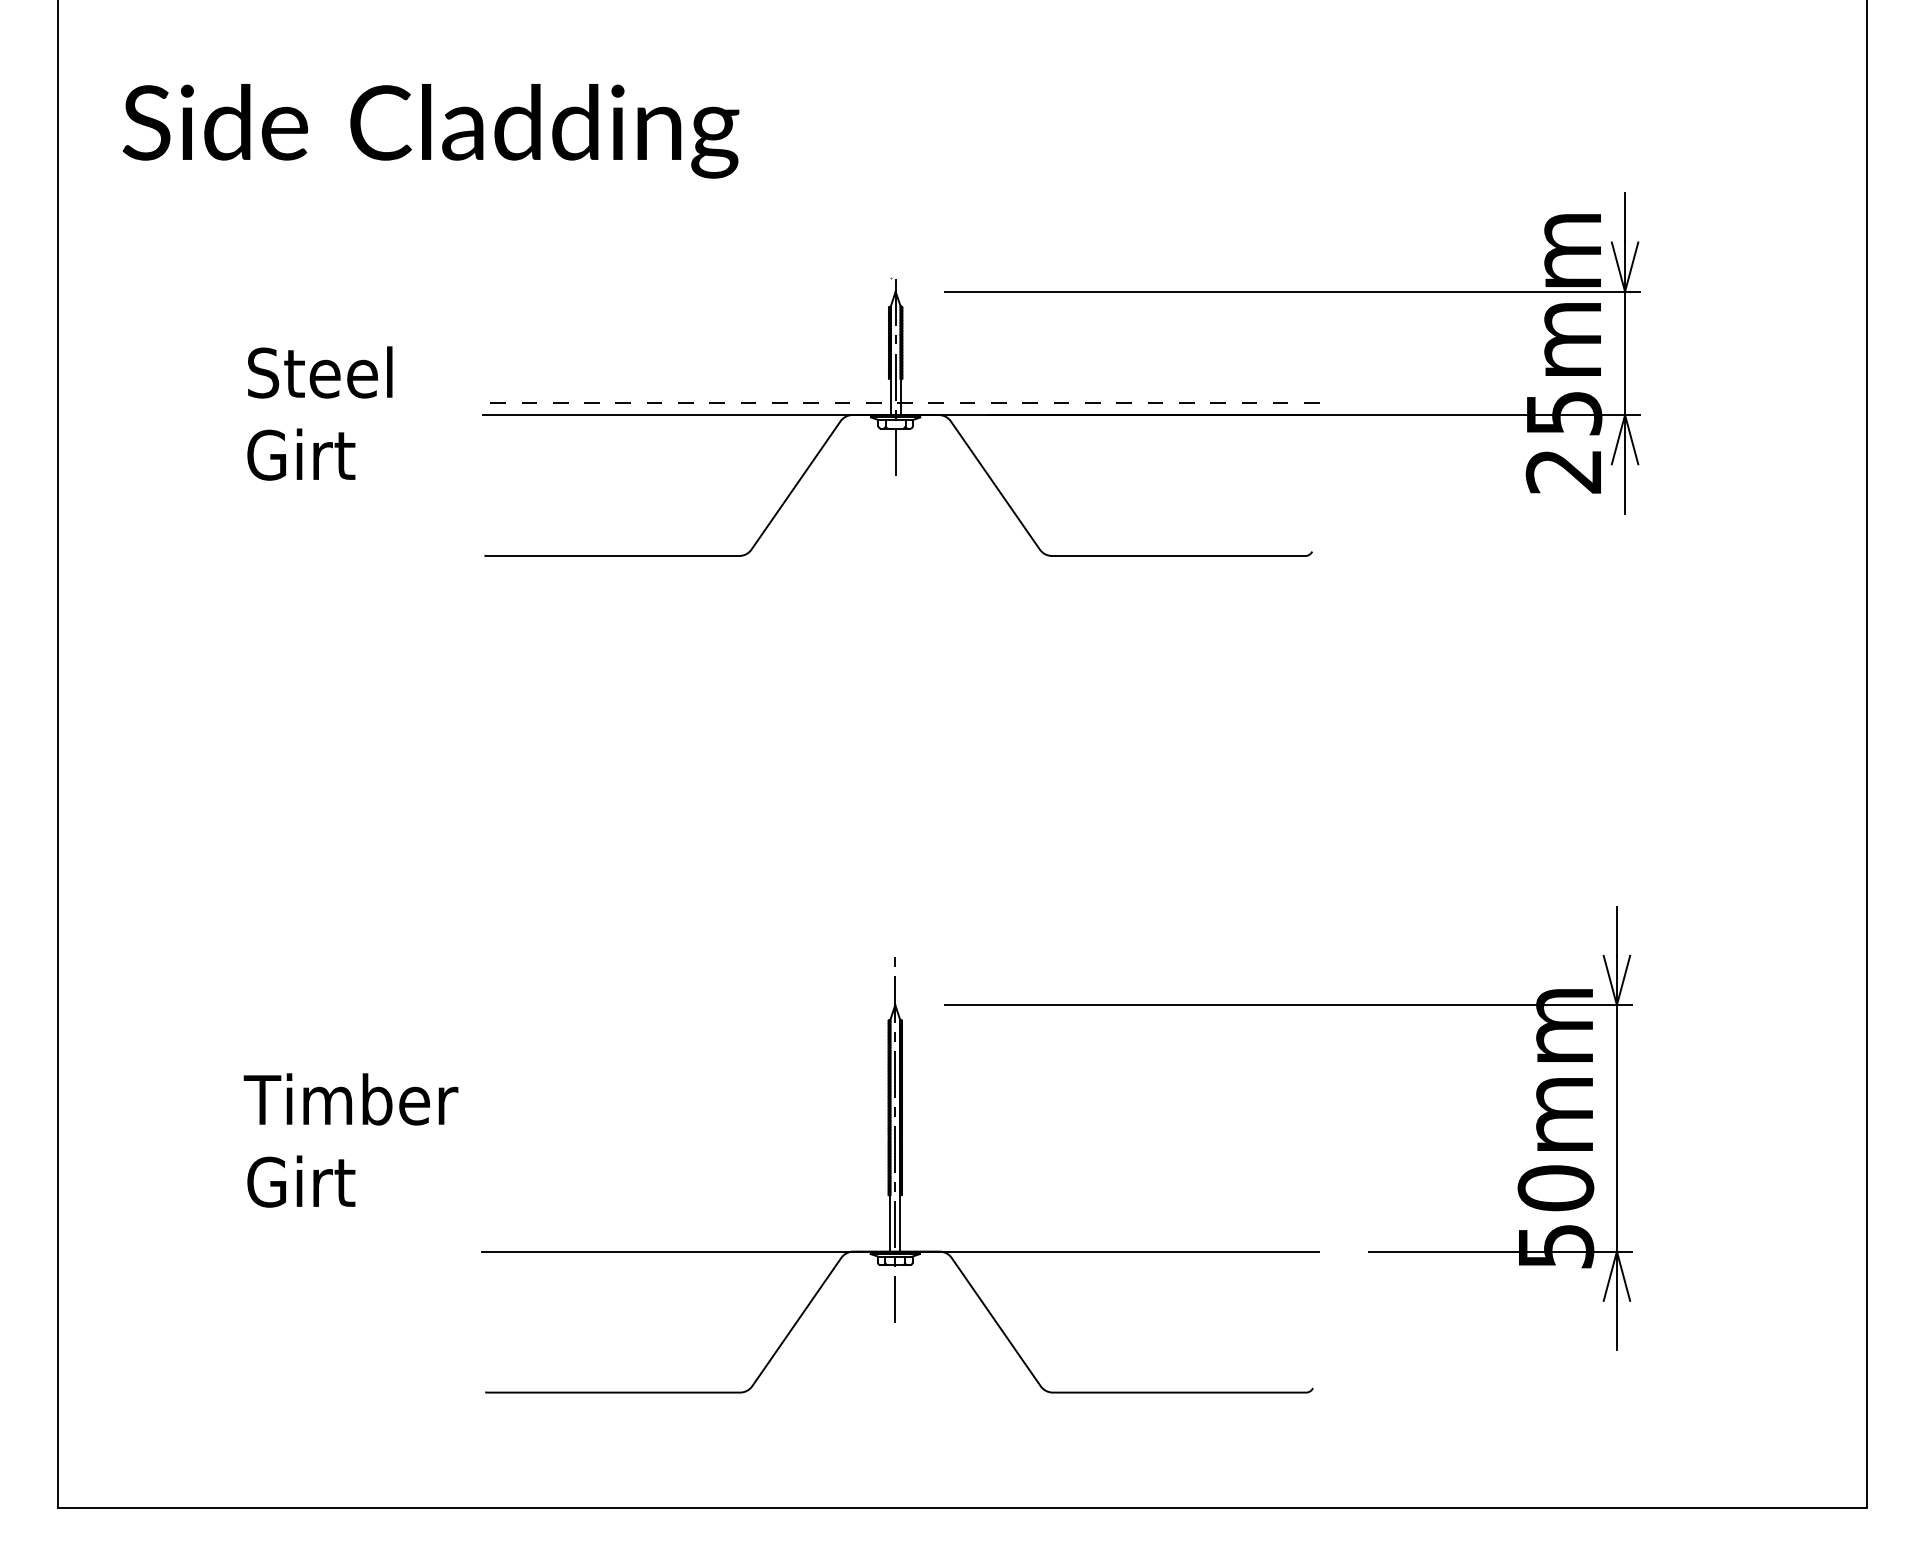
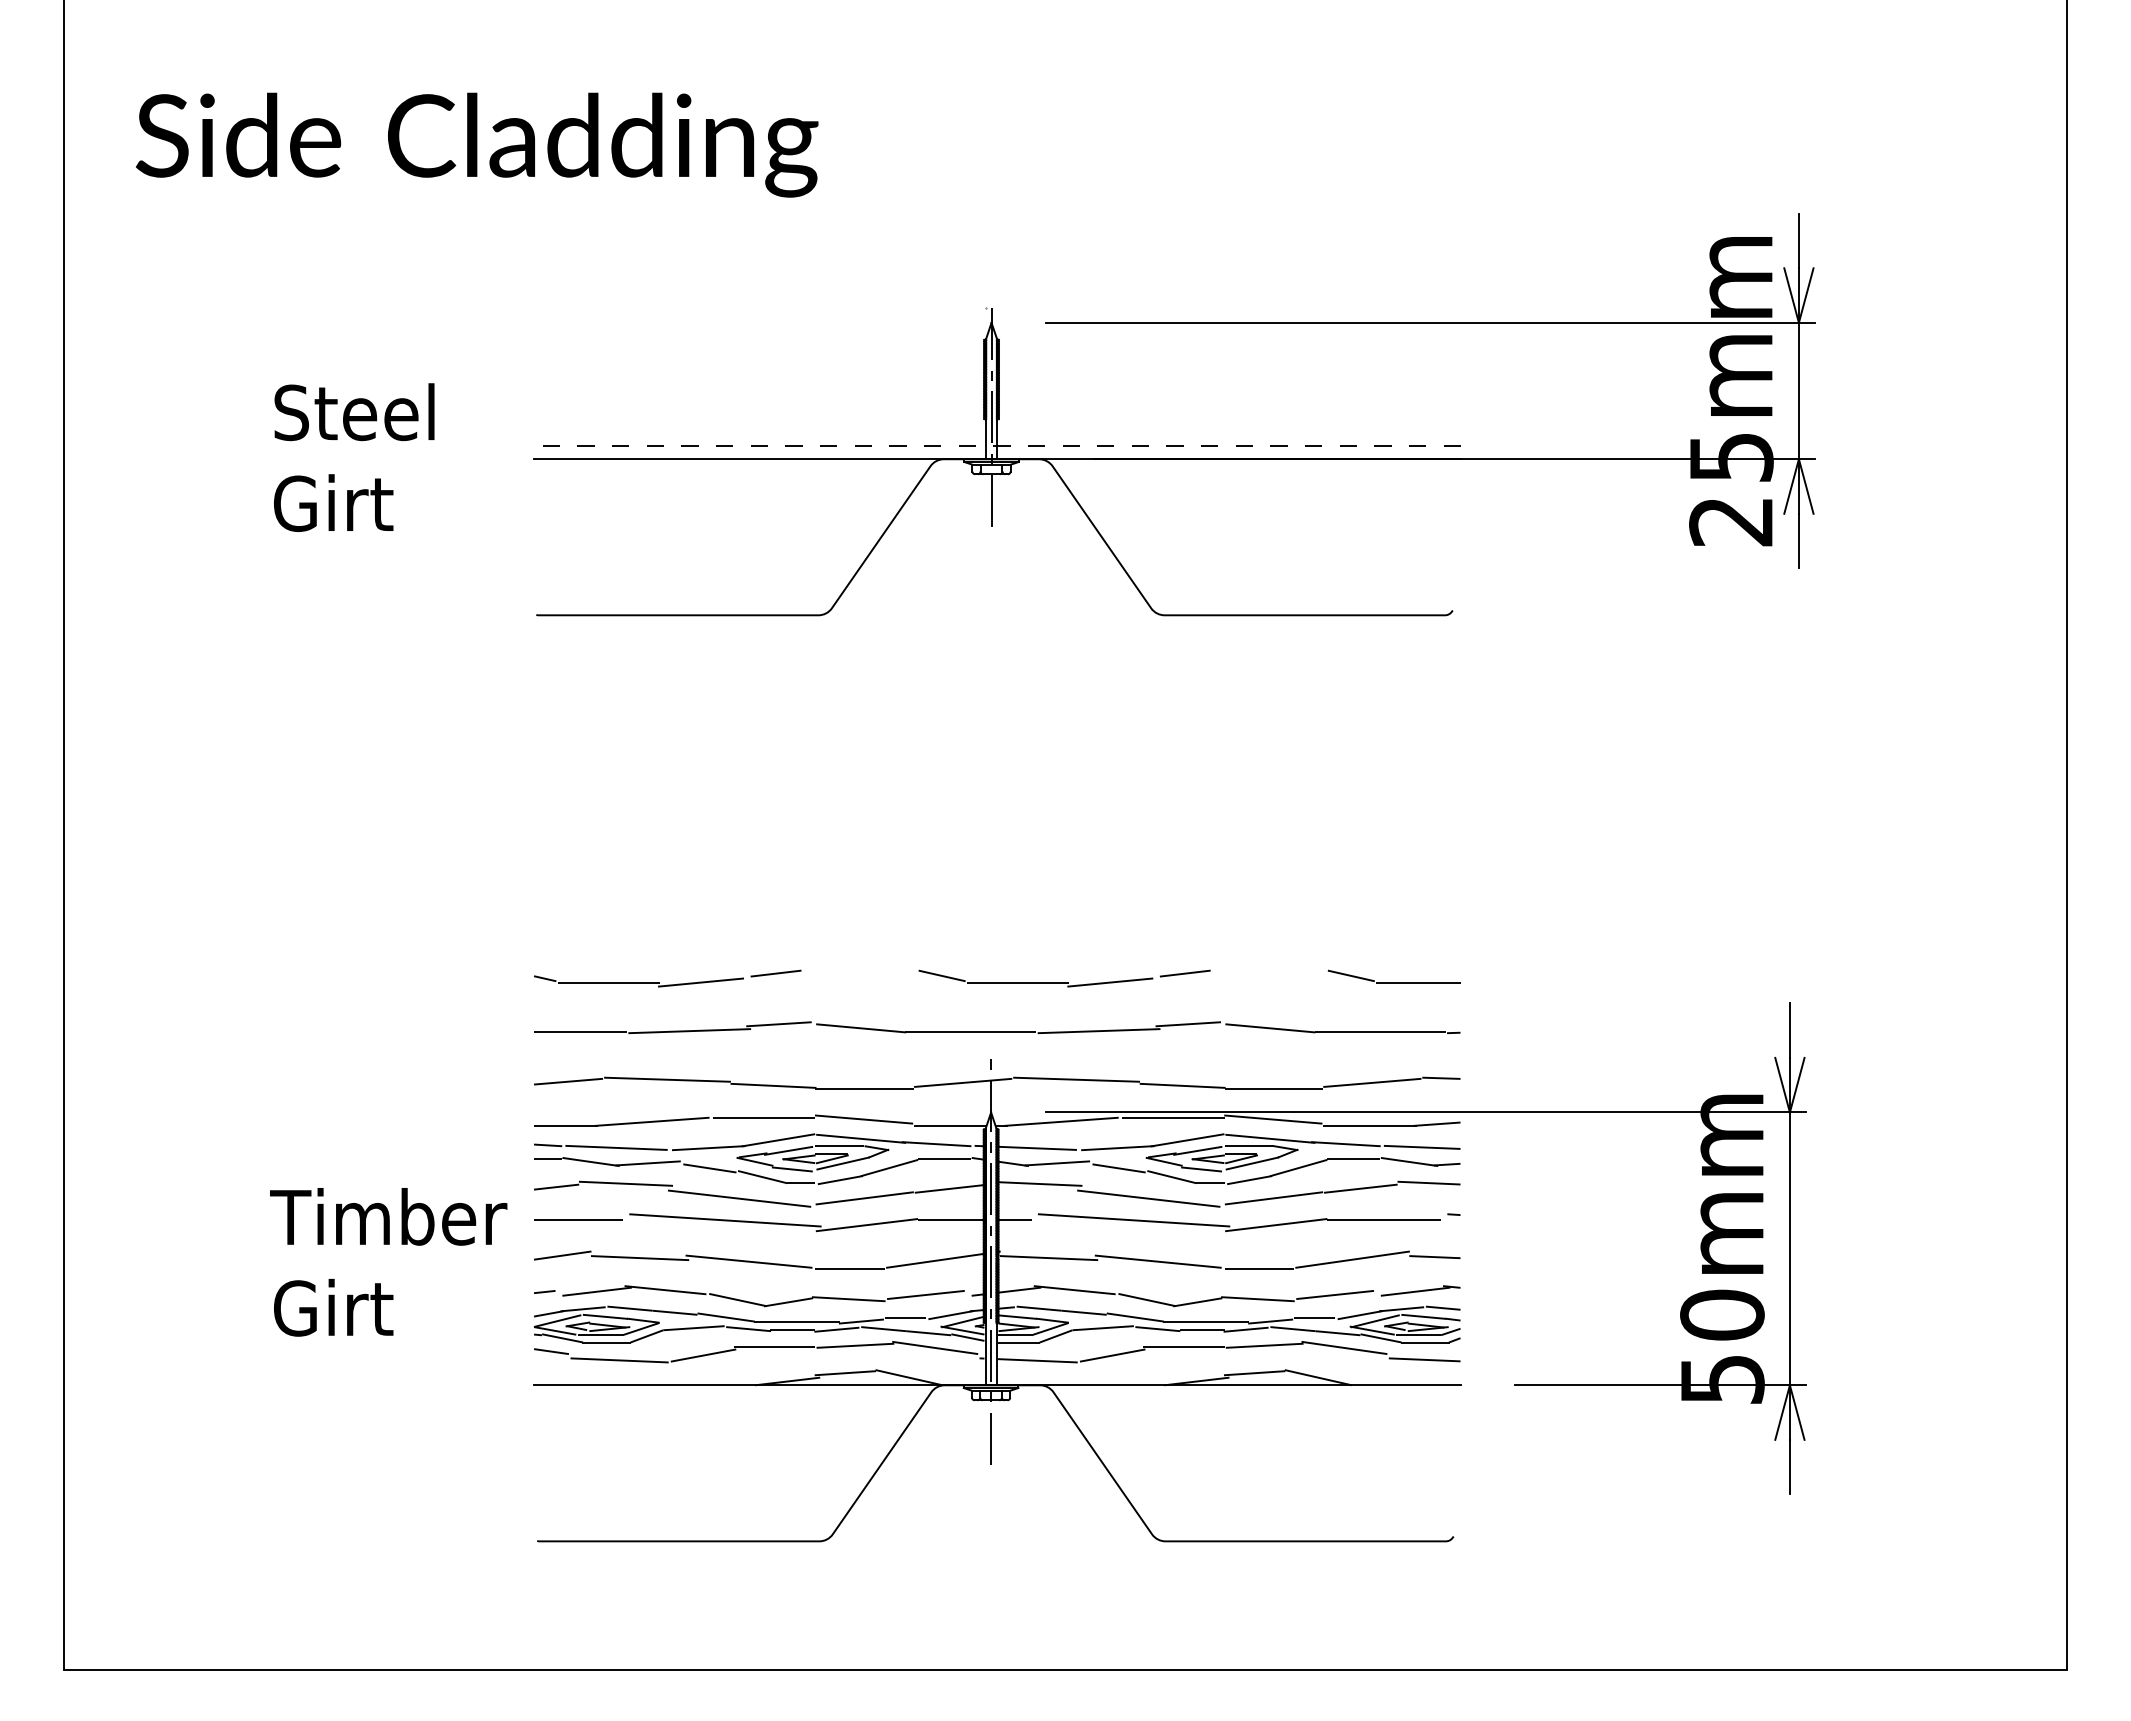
hatch: (901, 1063) -> (997, 1177), added

